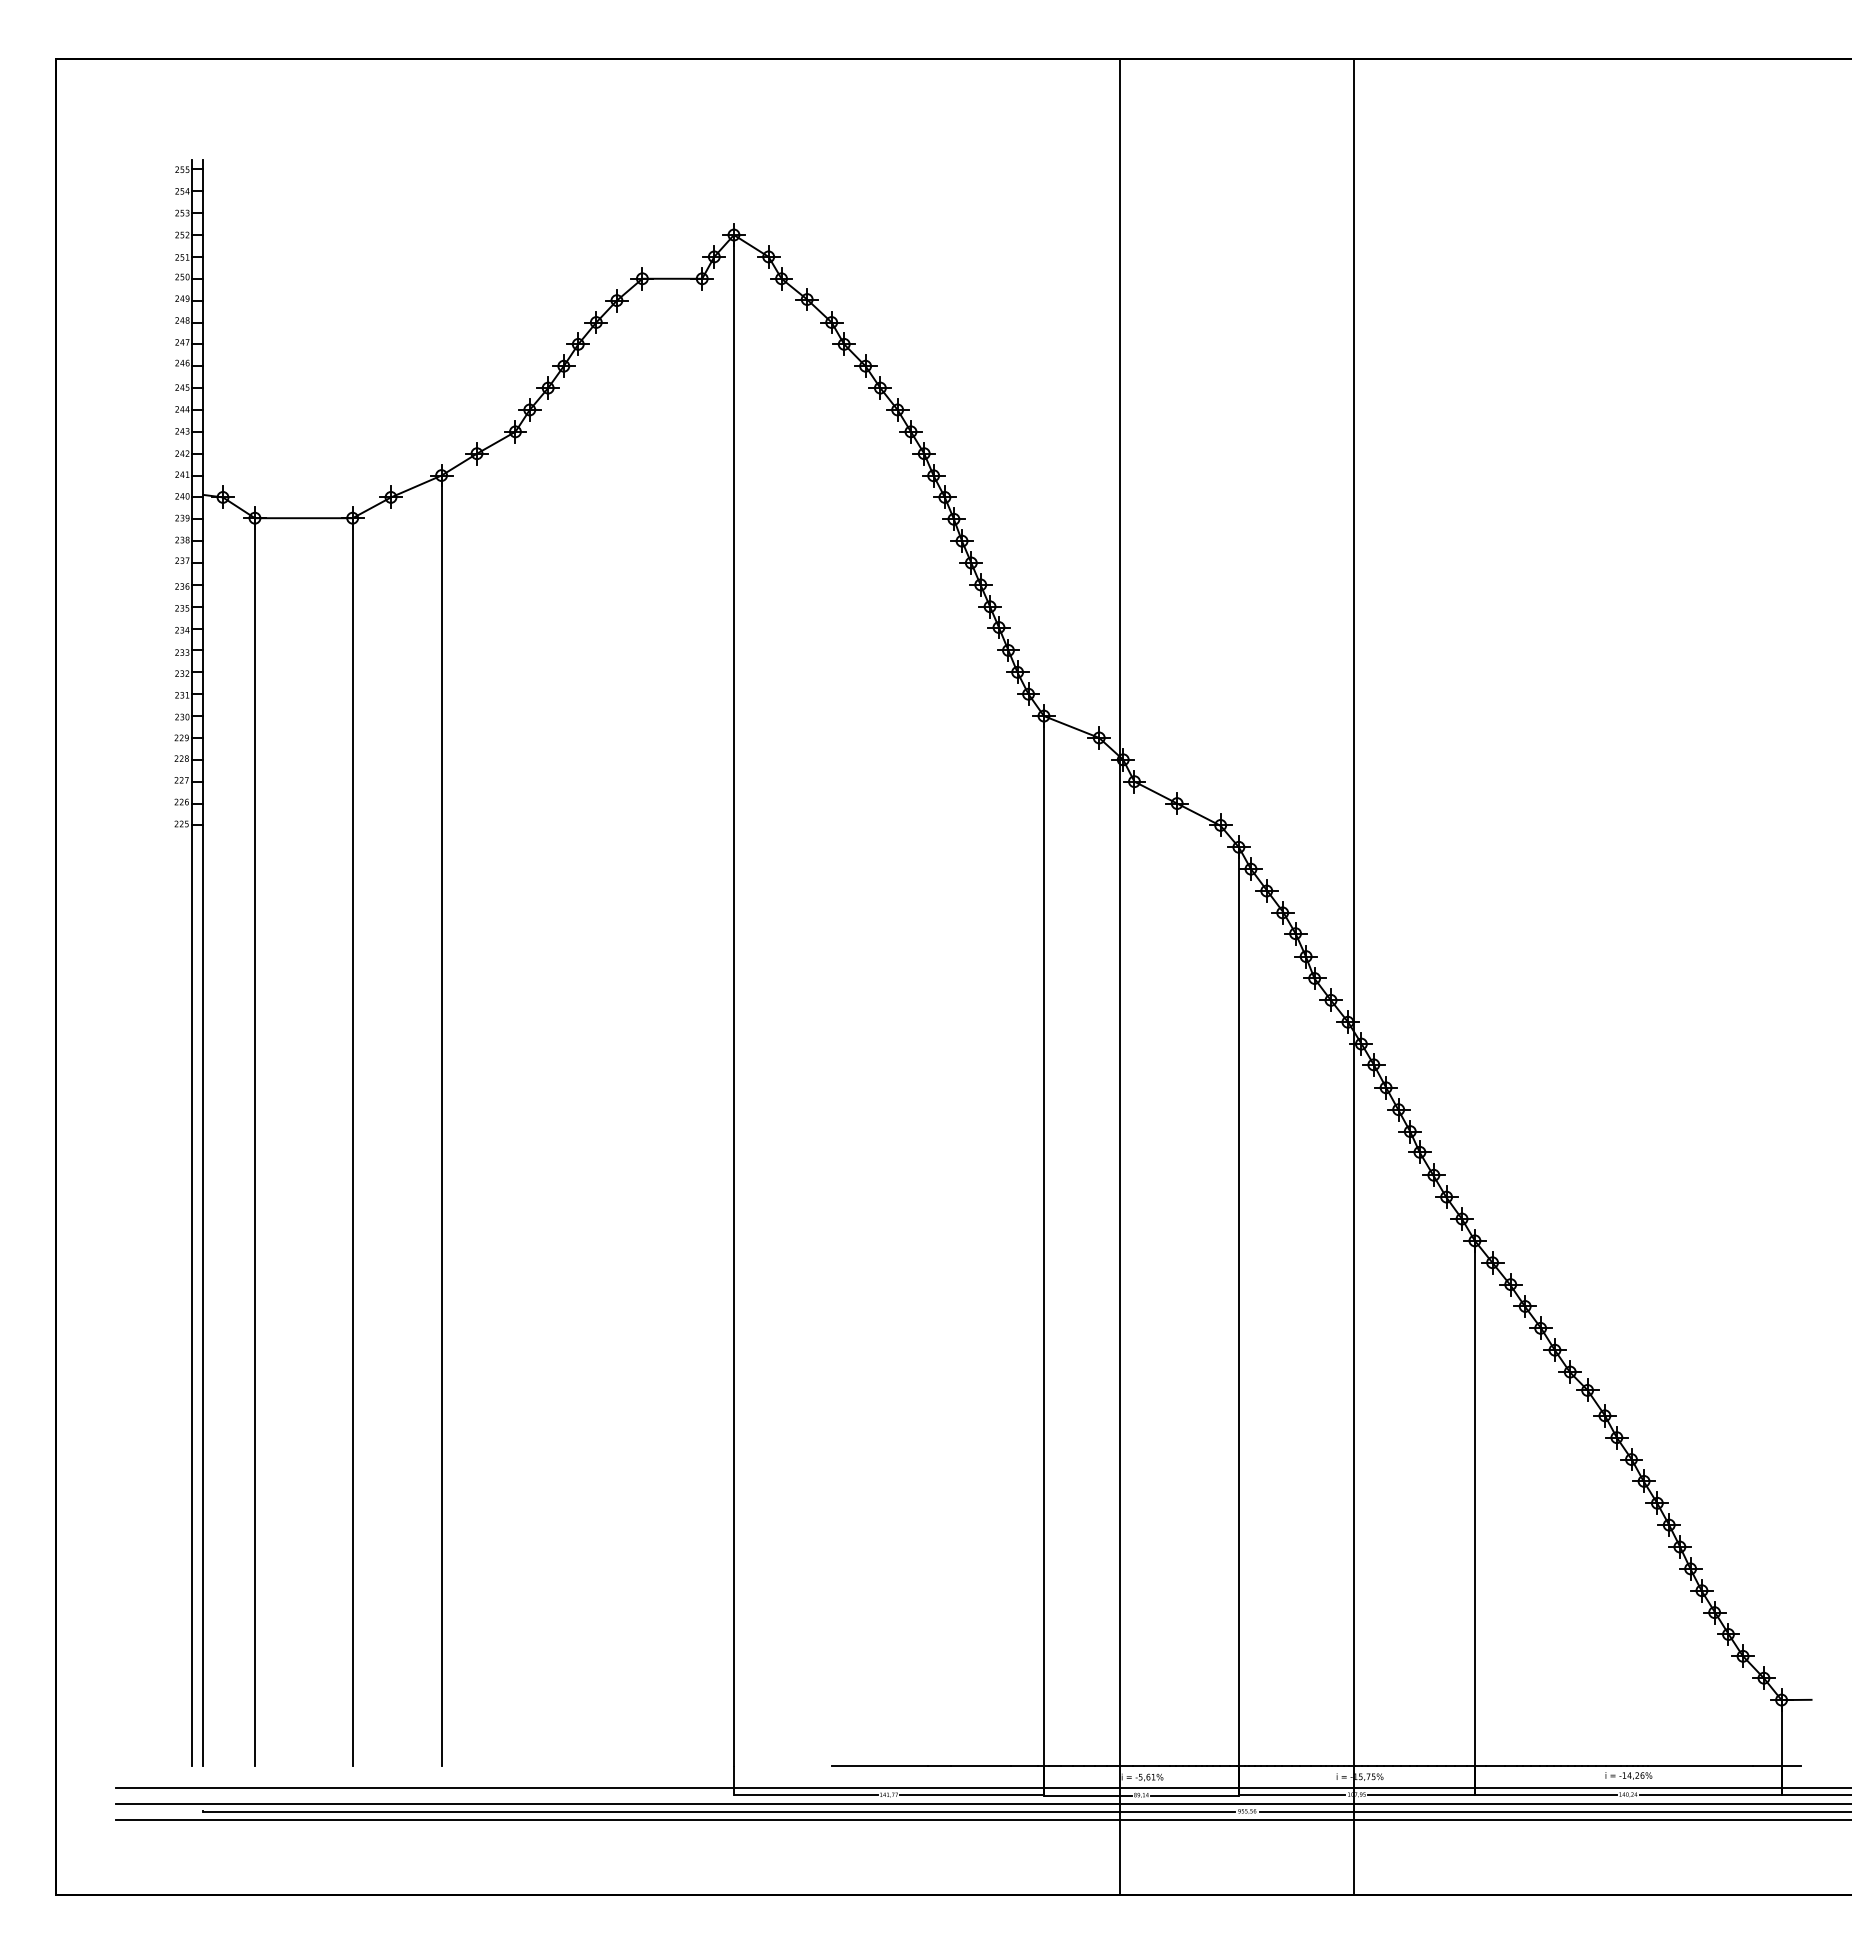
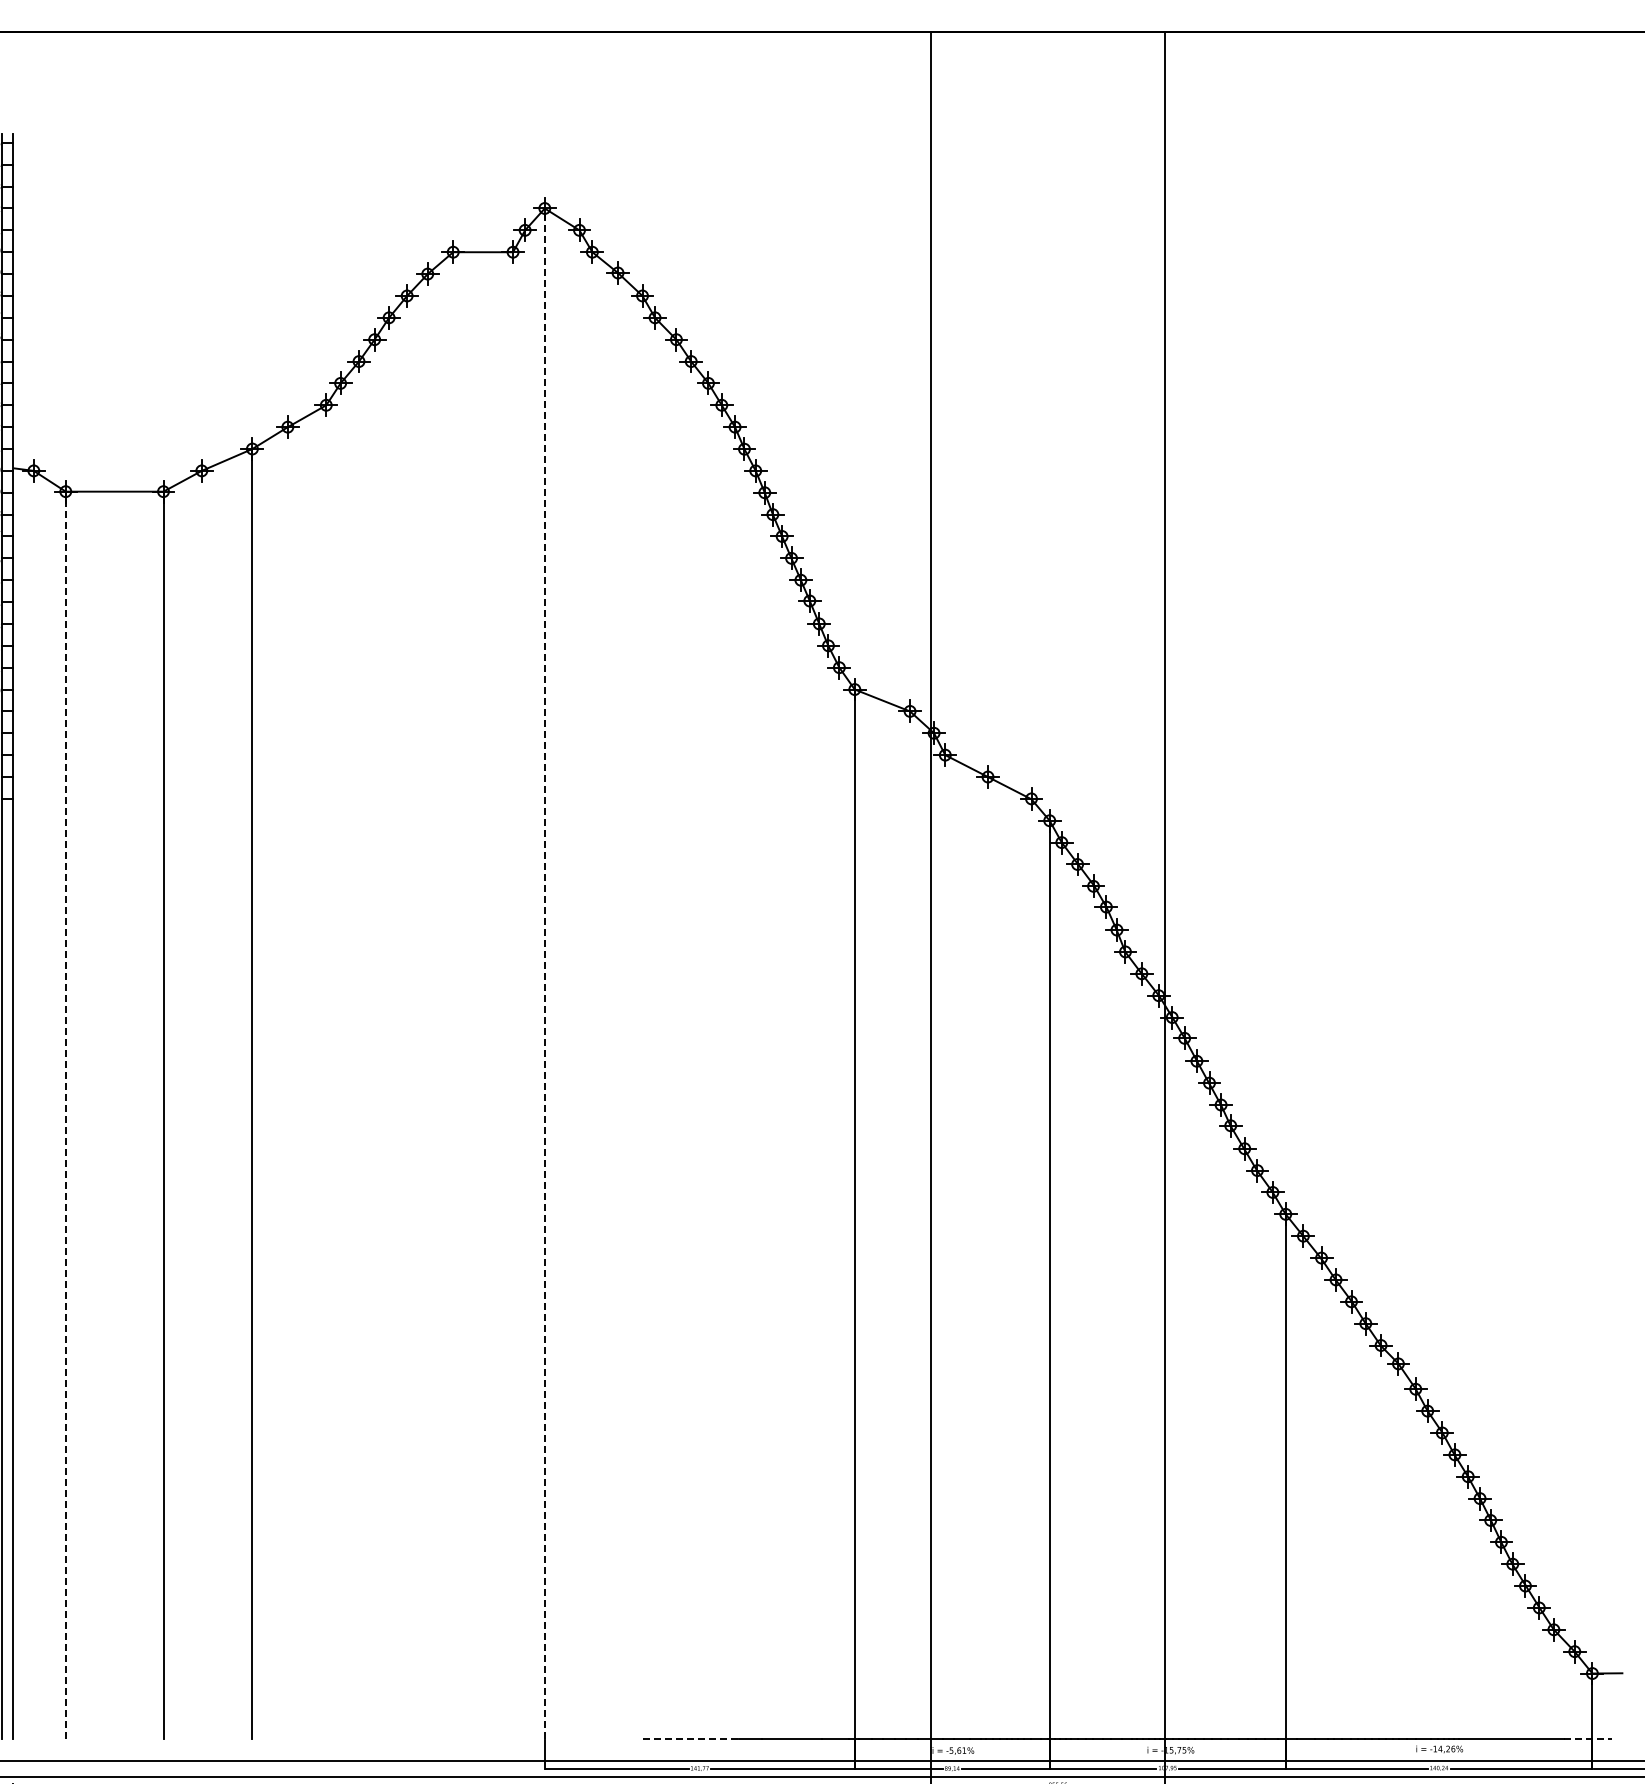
line: (733, 999) -> (544, 972), solid -> dashed
line: (254, 1141) -> (65, 1114), solid -> dashed
line: (880, 1765) -> (691, 1738), solid -> dashed
line: (1776, 1765) -> (1587, 1738), solid -> dashed

